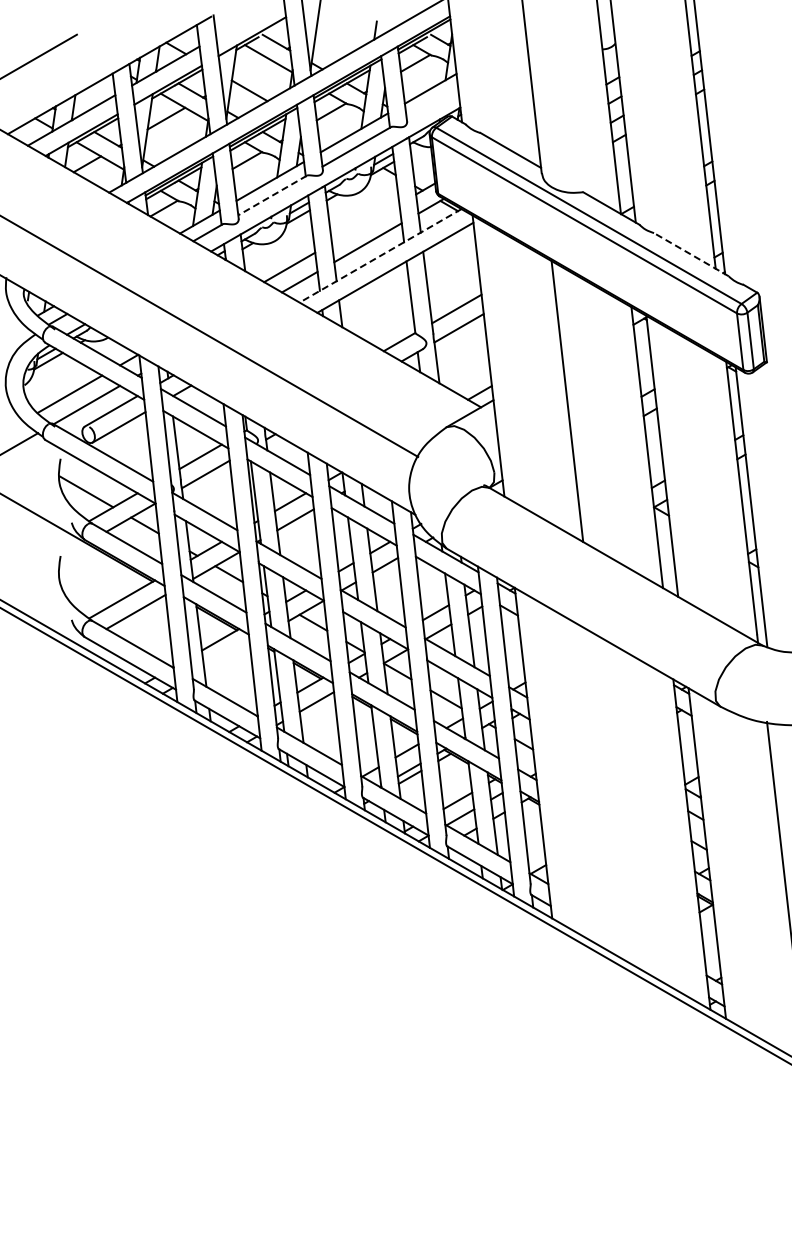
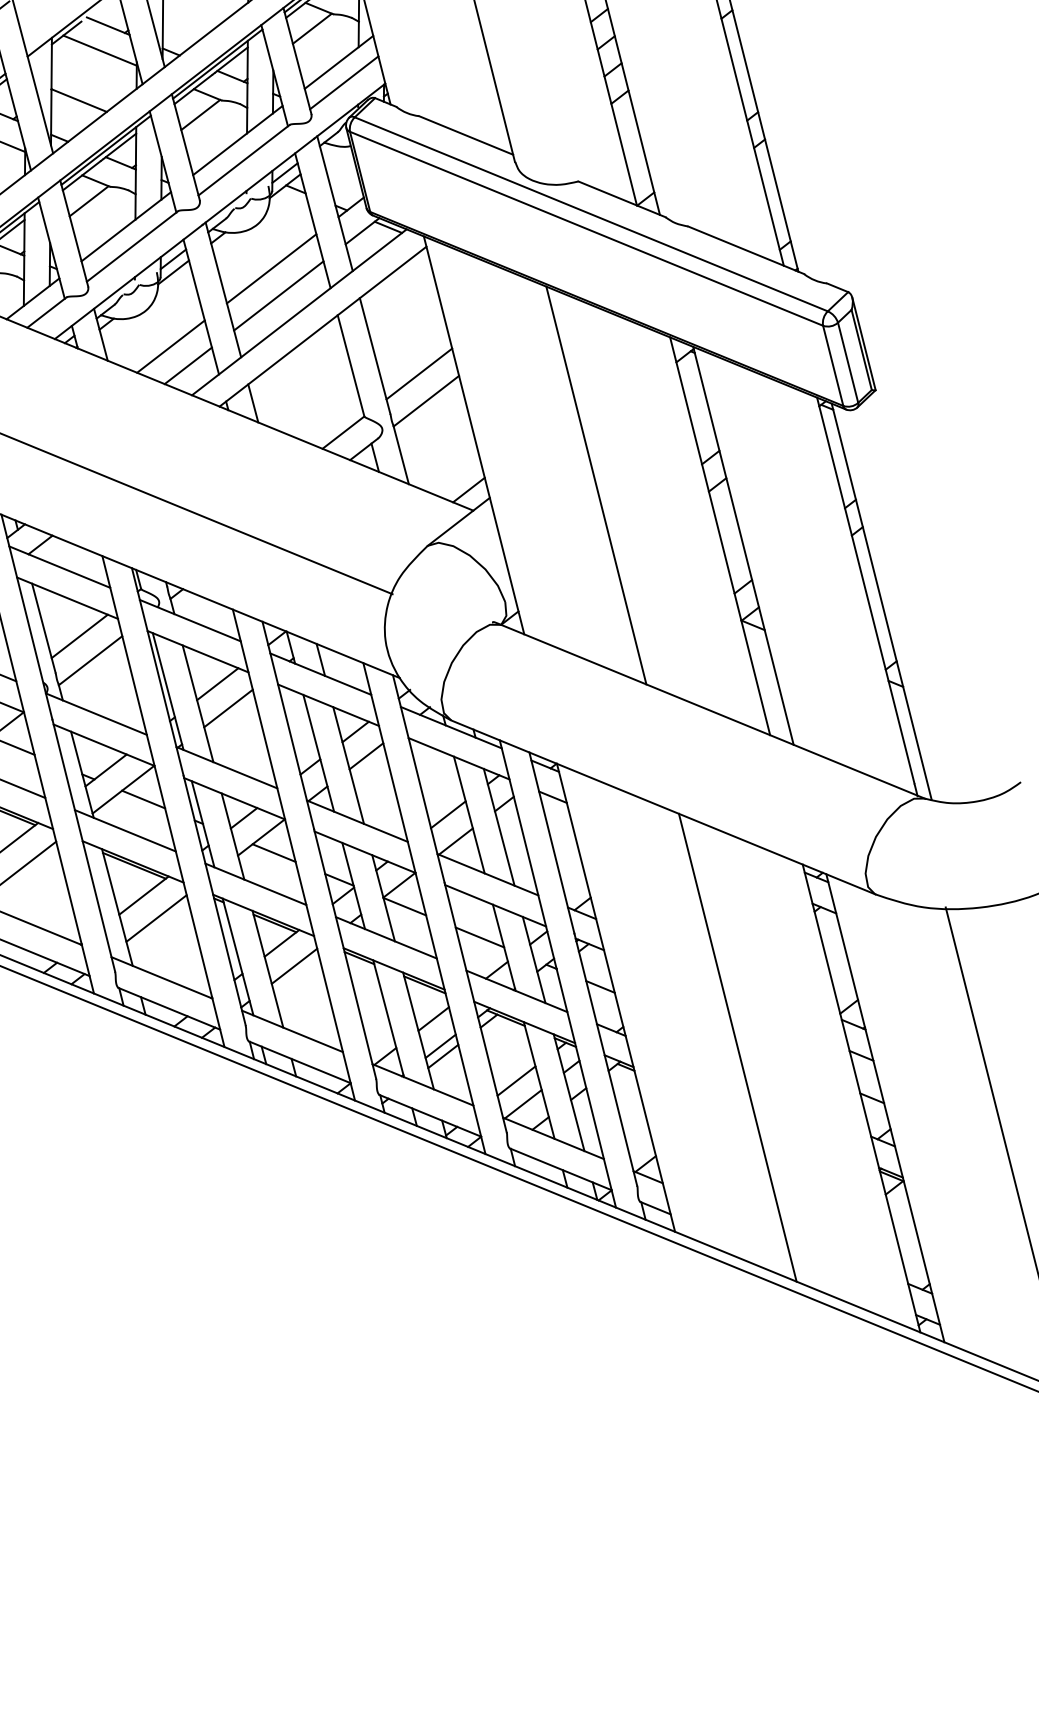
line: (432, 103) -> (344, 83), added
line: (272, 195) -> (132, 246), dashed -> solid
line: (365, 223) -> (271, 268), added
line: (691, 254) -> (746, 249), dashed -> solid
line: (380, 256) -> (299, 313), dashed -> solid
line: (226, 656) -> (155, 918), added
line: (611, 798) -> (736, 1047), added

